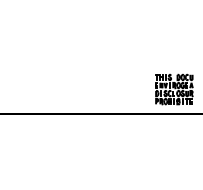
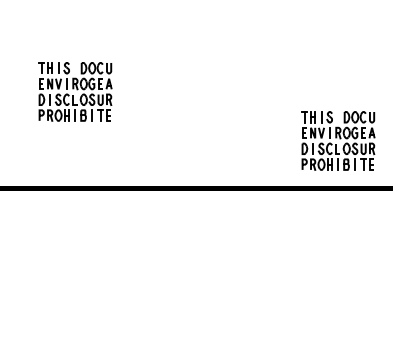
part: (40, 64) -> (75, 91), added

